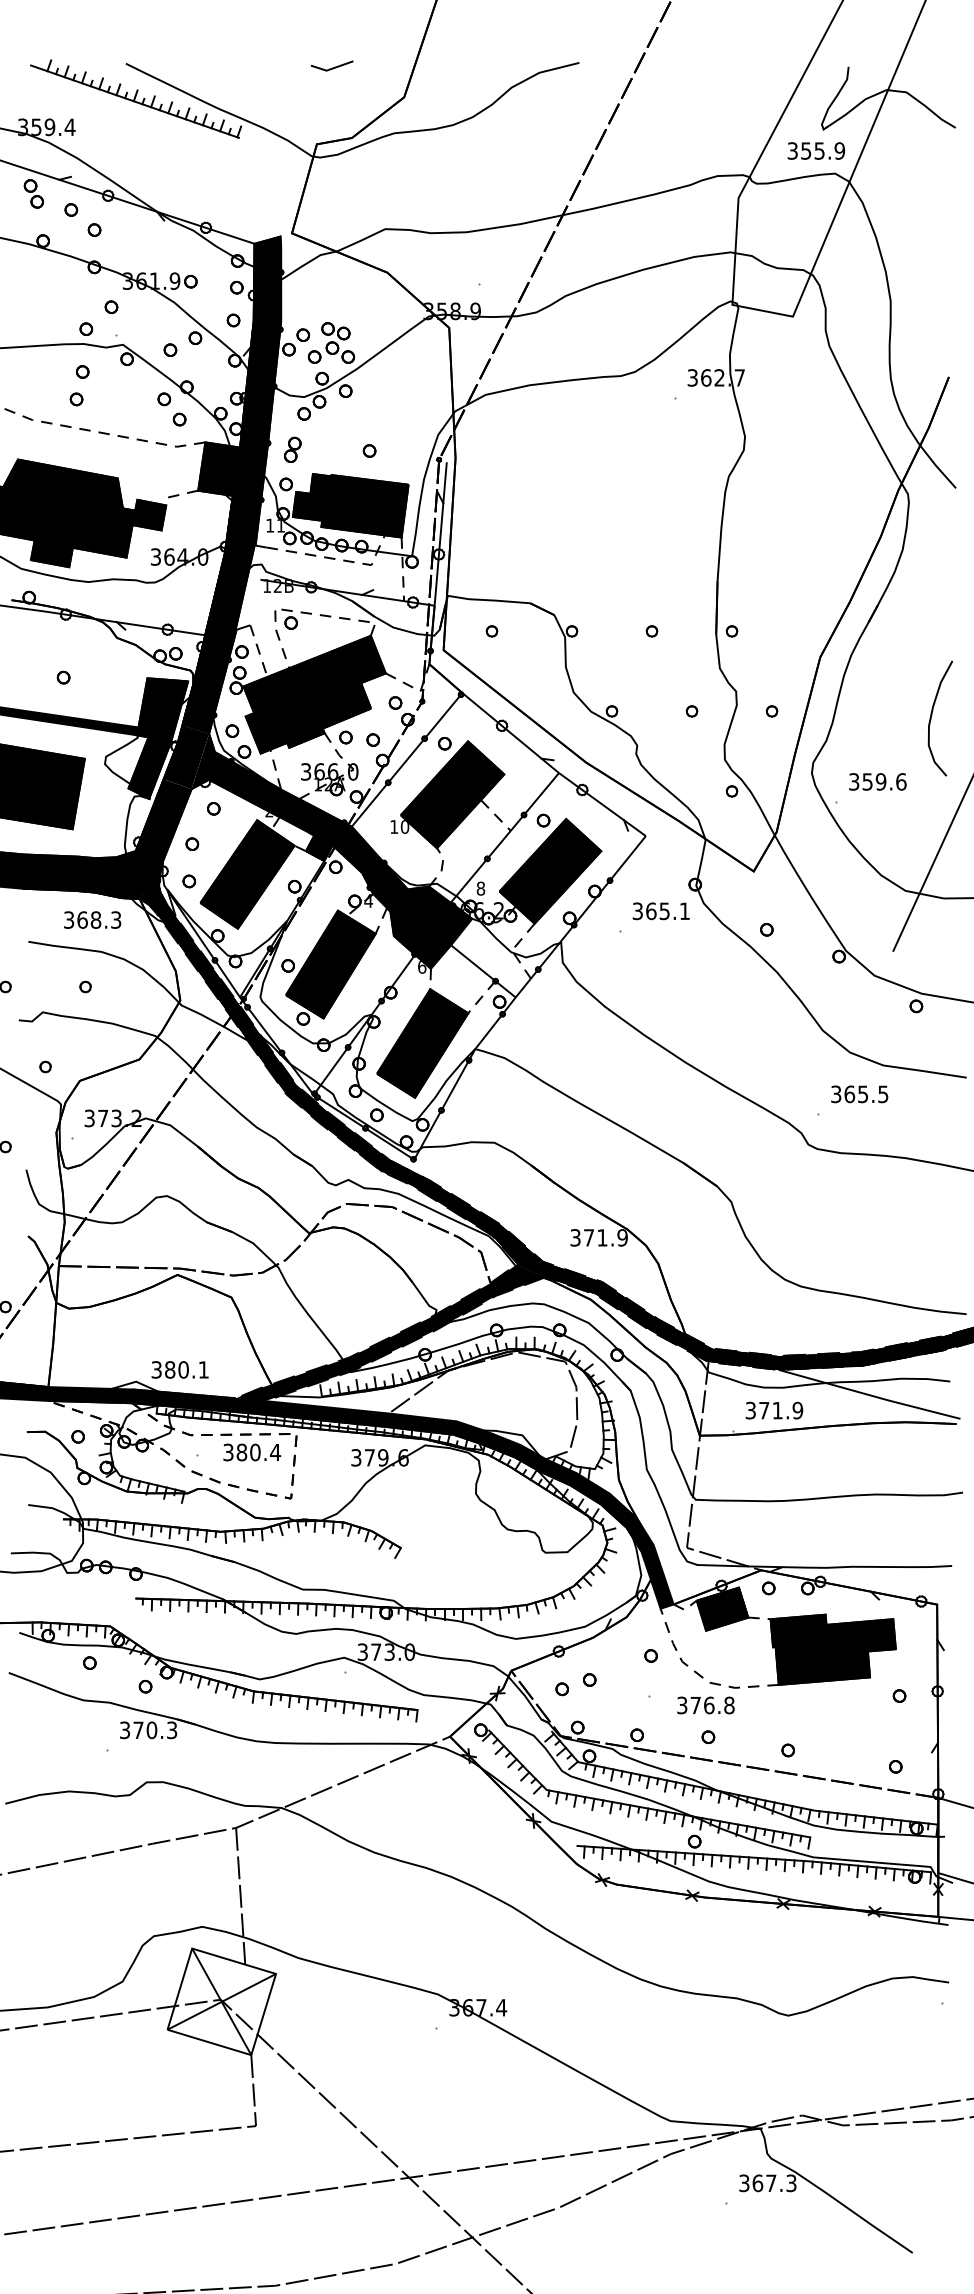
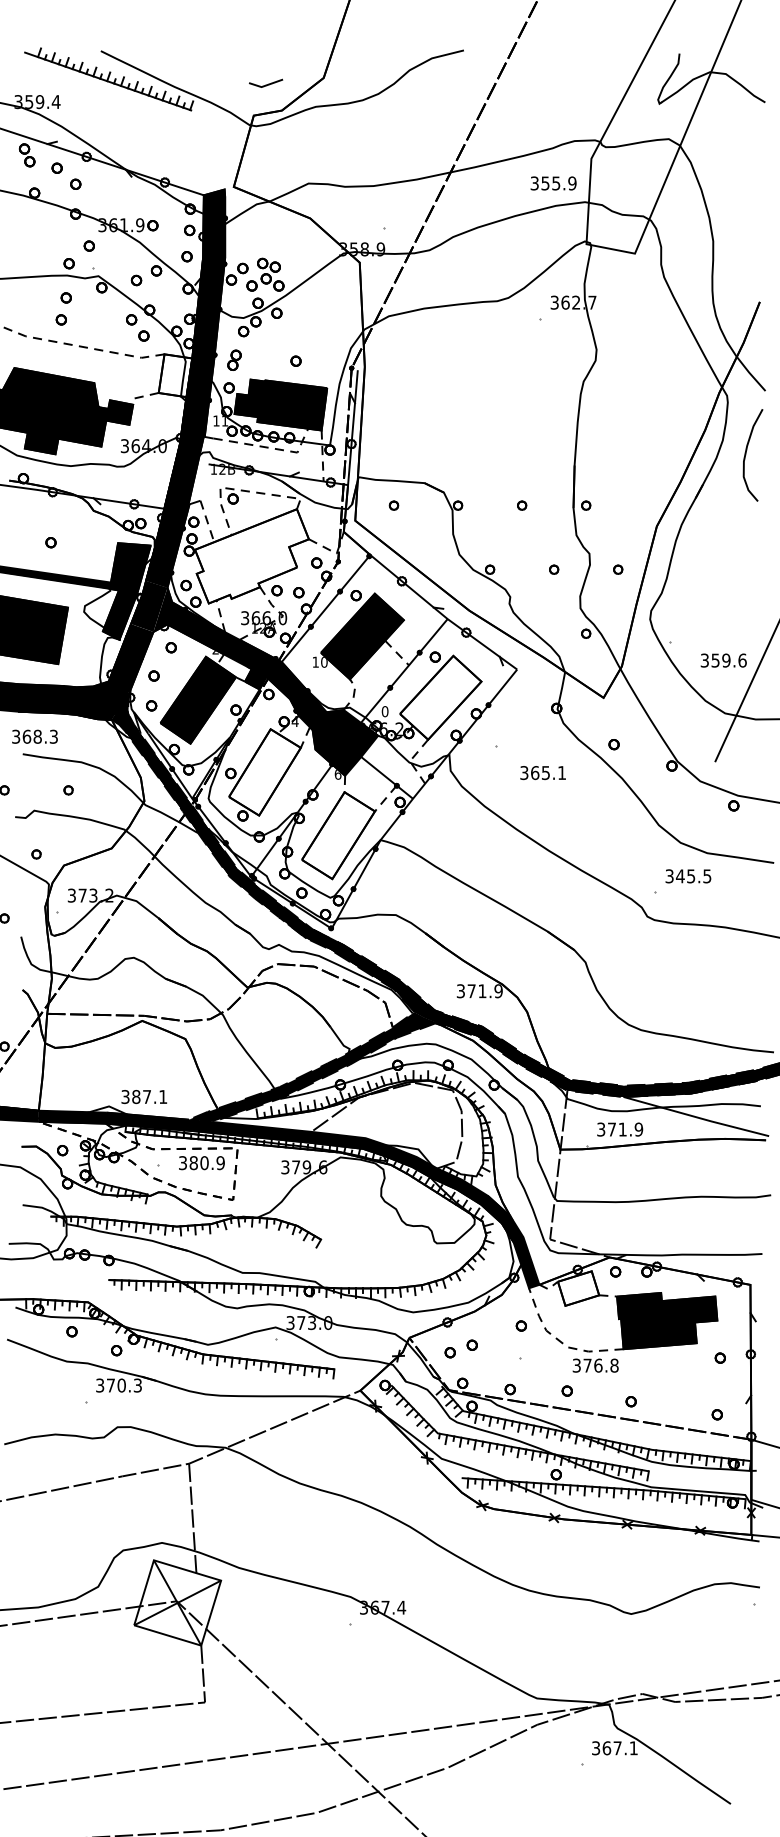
line: (332, 67) -> (266, 84), moved
text: (816, 150) -> (553, 183), moved
fill: (219, 468) -> (175, 375), removed
fill: (314, 694) -> (251, 556), removed
curve: (932, 715) -> (746, 452), moved
text: (877, 781) -> (723, 660), moved
fill: (550, 871) -> (440, 697), removed
text: (480, 888) -> (384, 711), 8 -> 0
text: (660, 911) -> (542, 773), moved
text: (92, 919) -> (34, 736), moved
fill: (330, 964) -> (264, 772), removed
fill: (422, 1043) -> (338, 835), removed
text: (849, 1094) -> (680, 876), 365.5 -> 345.5
text: (183, 1369) -> (146, 1096), 380.1 -> 387.1
text: (275, 1452) -> (220, 1163), 380.4 -> 380.9
fill: (722, 1608) -> (578, 1288), removed
text: (705, 1705) -> (595, 1365), moved
text: (791, 2183) -> (633, 1748), 367.3 -> 367.1

